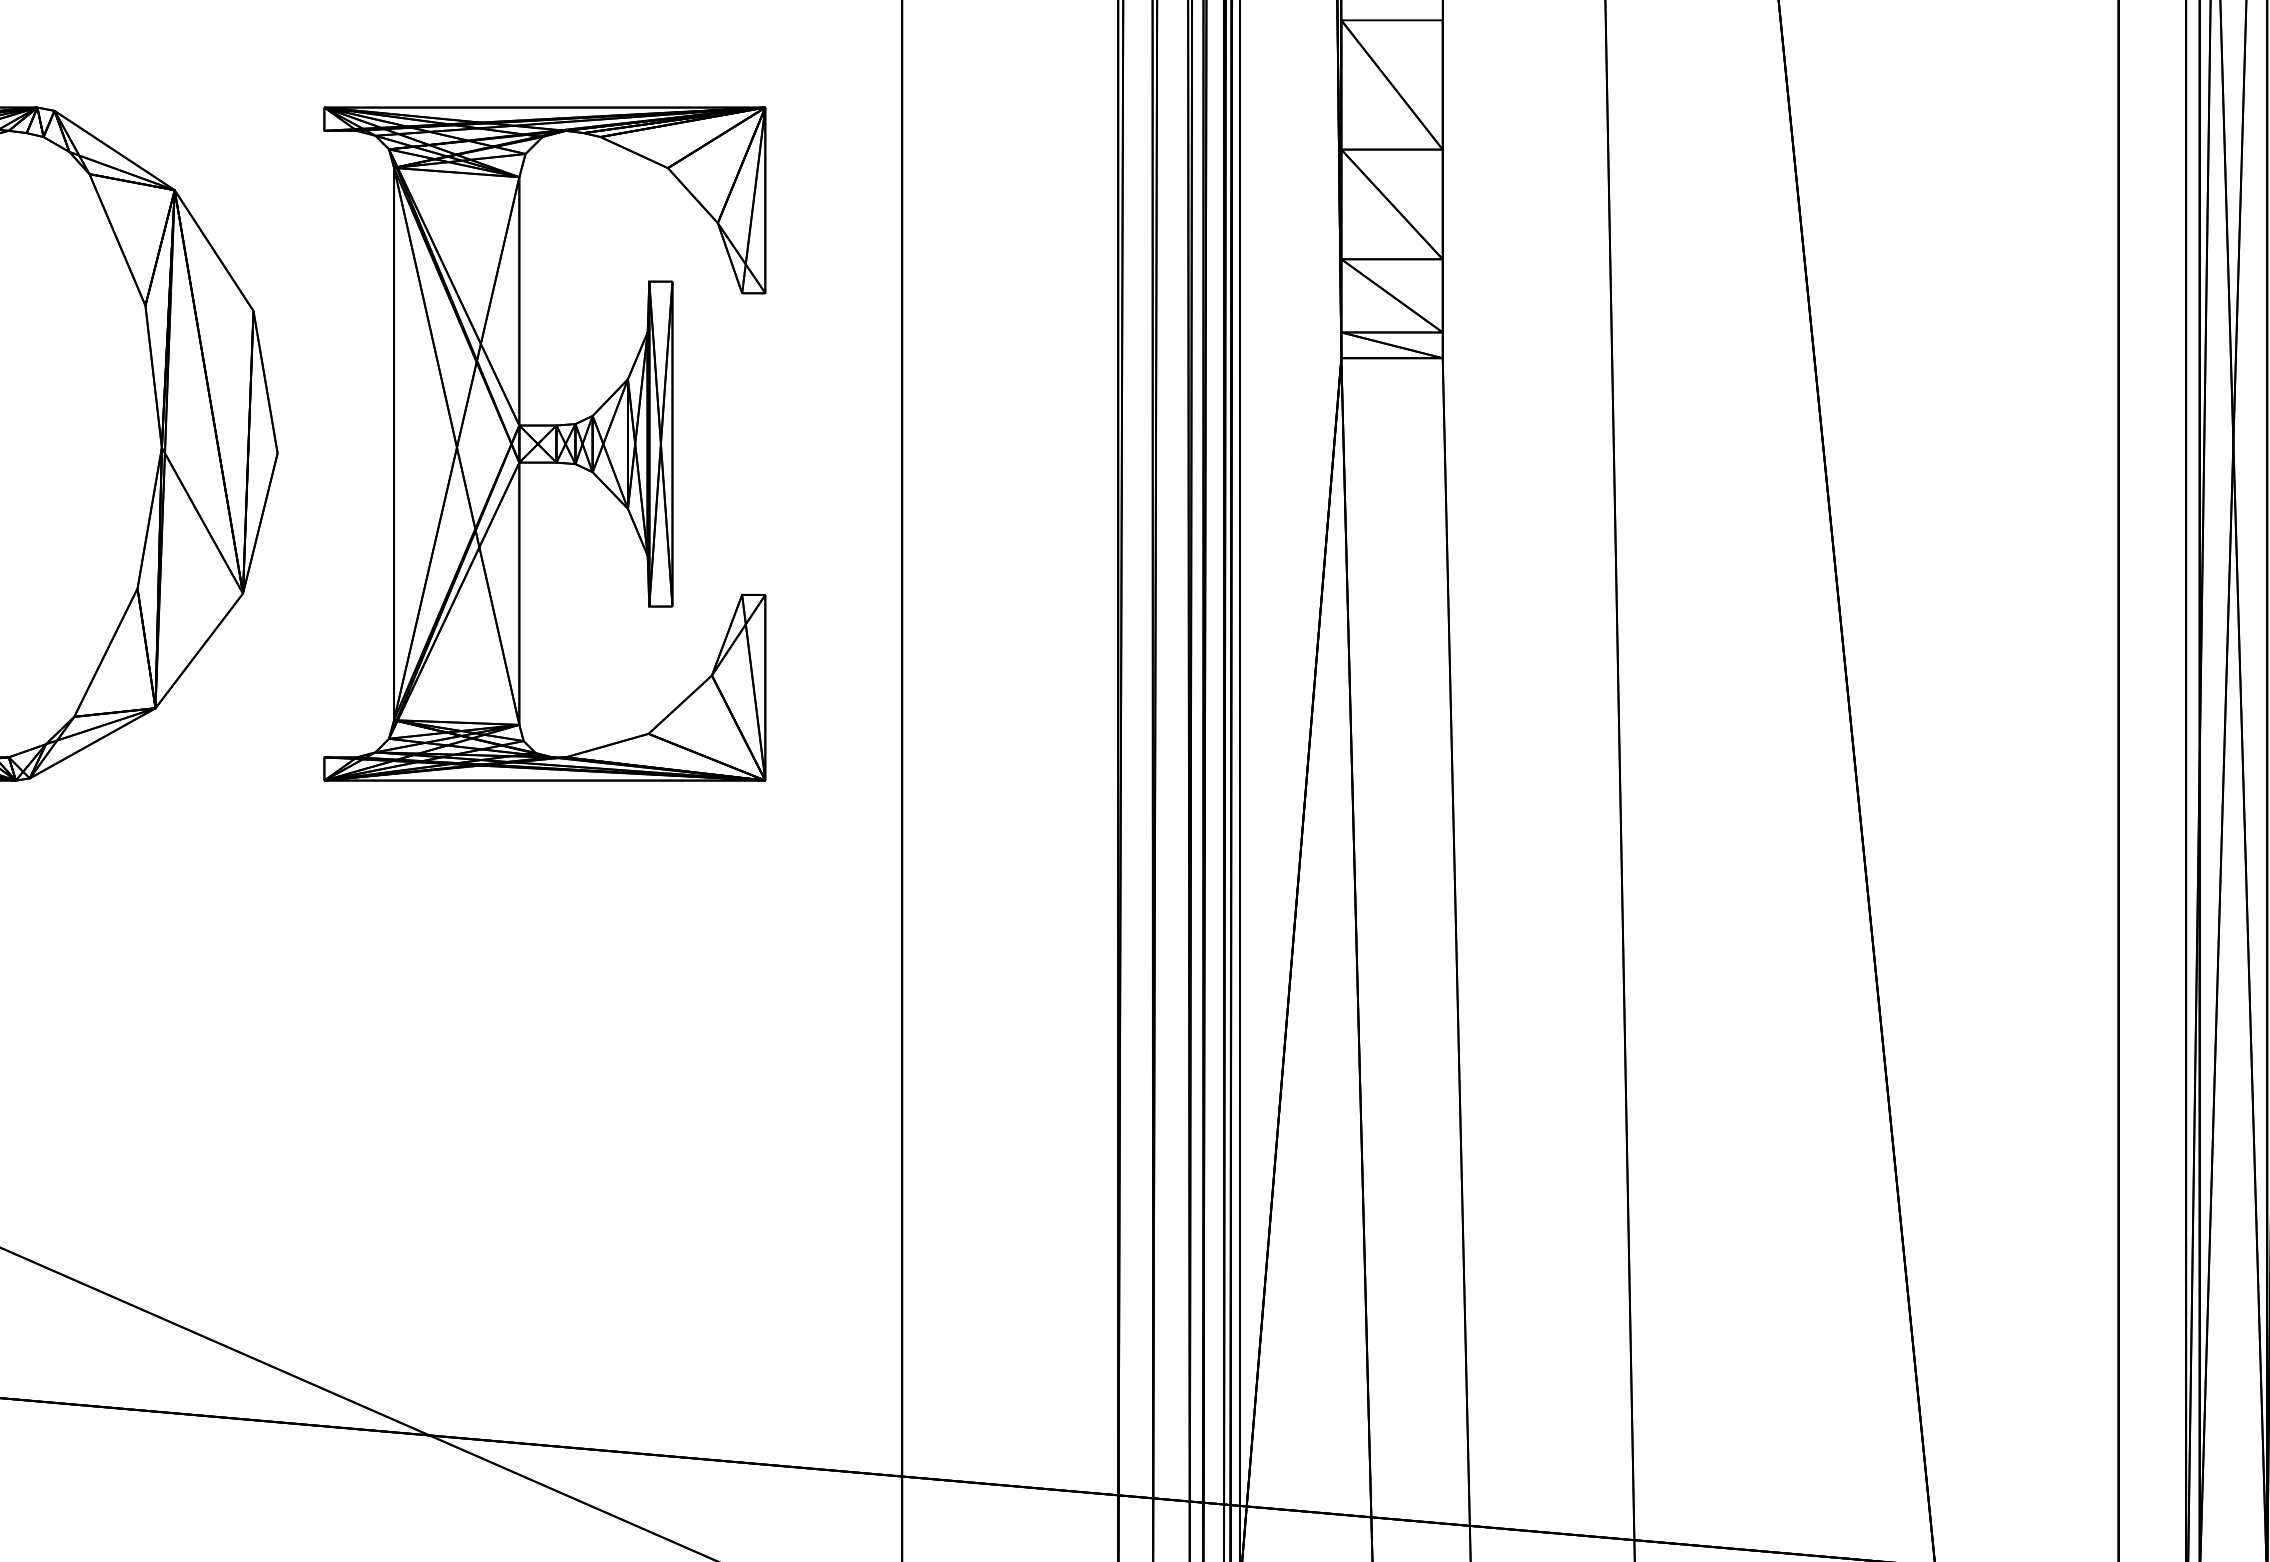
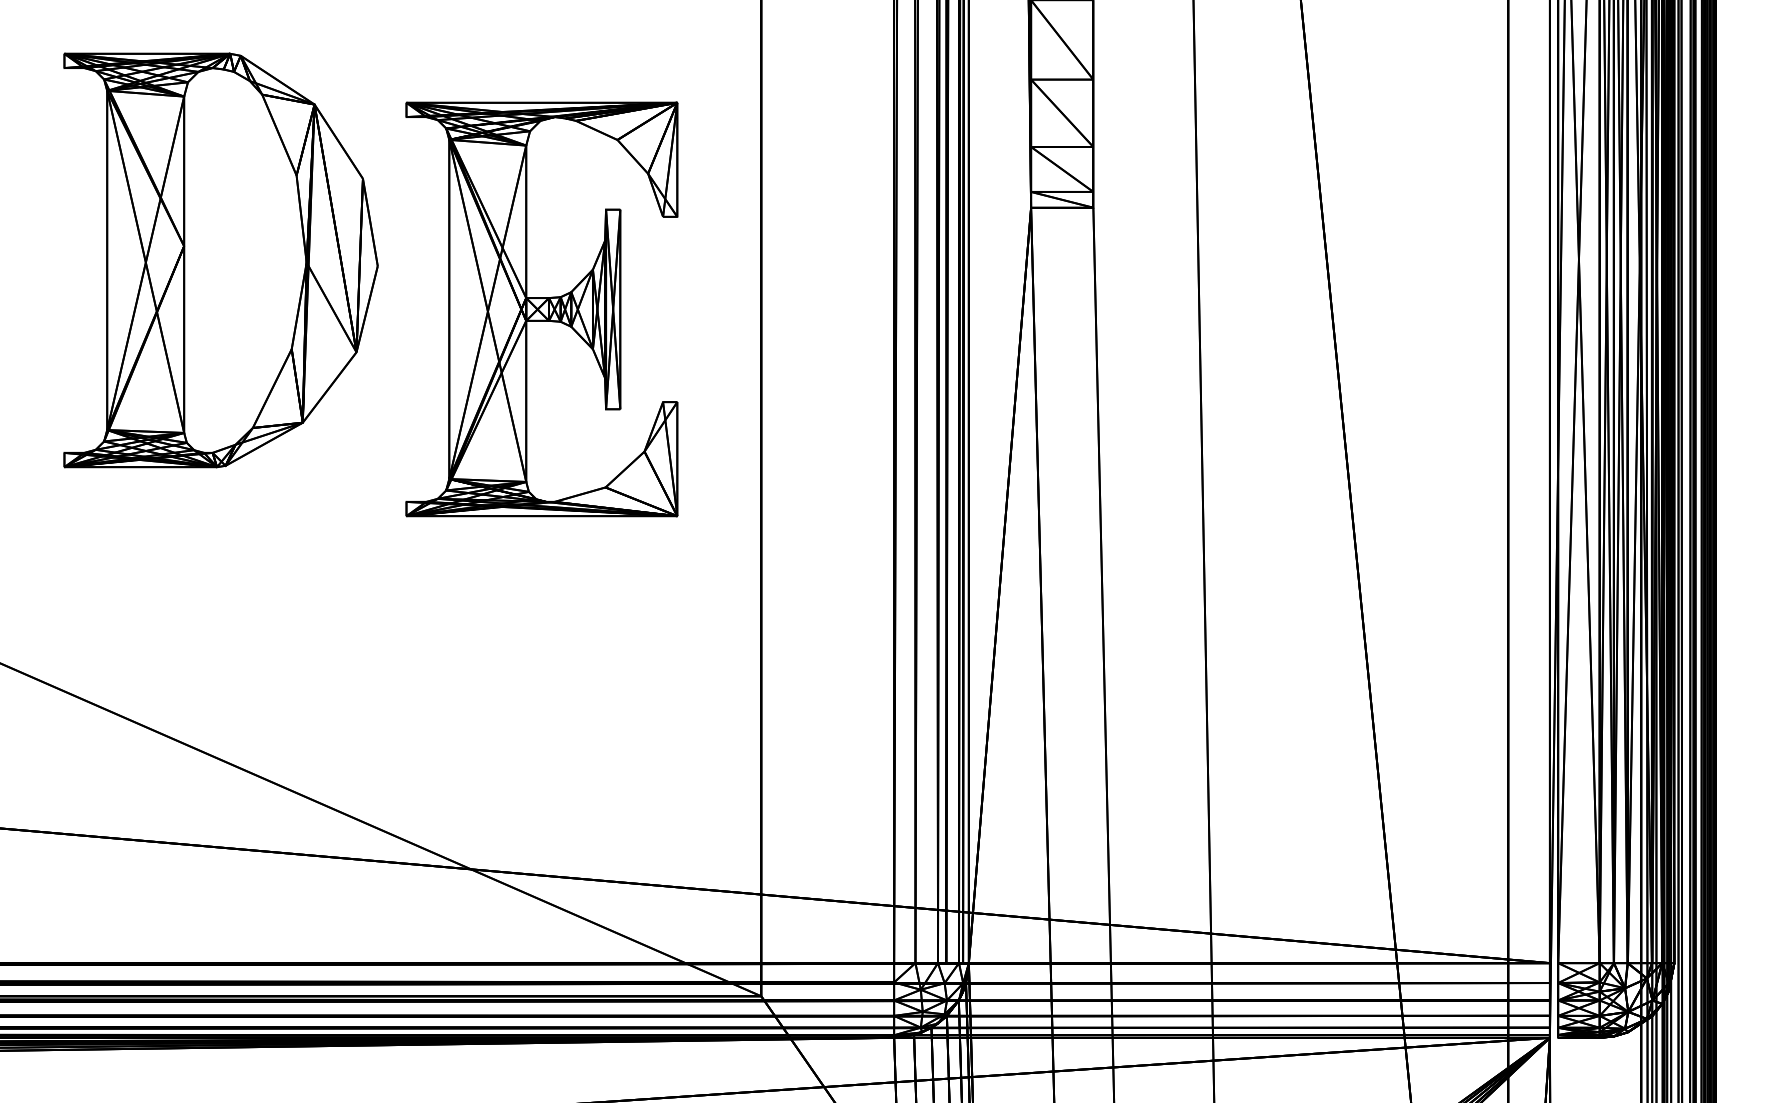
part: (544, 444) -> (541, 309), moved

